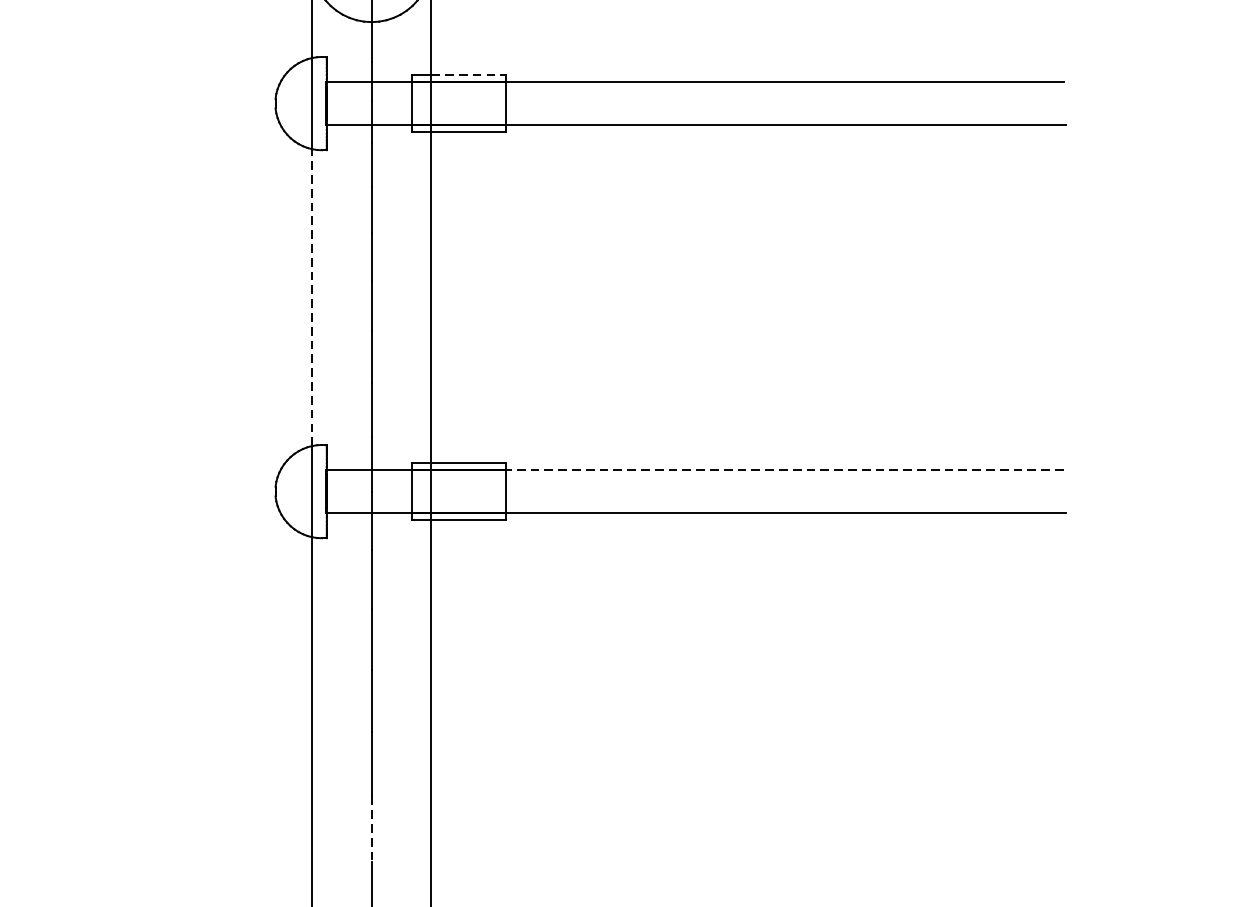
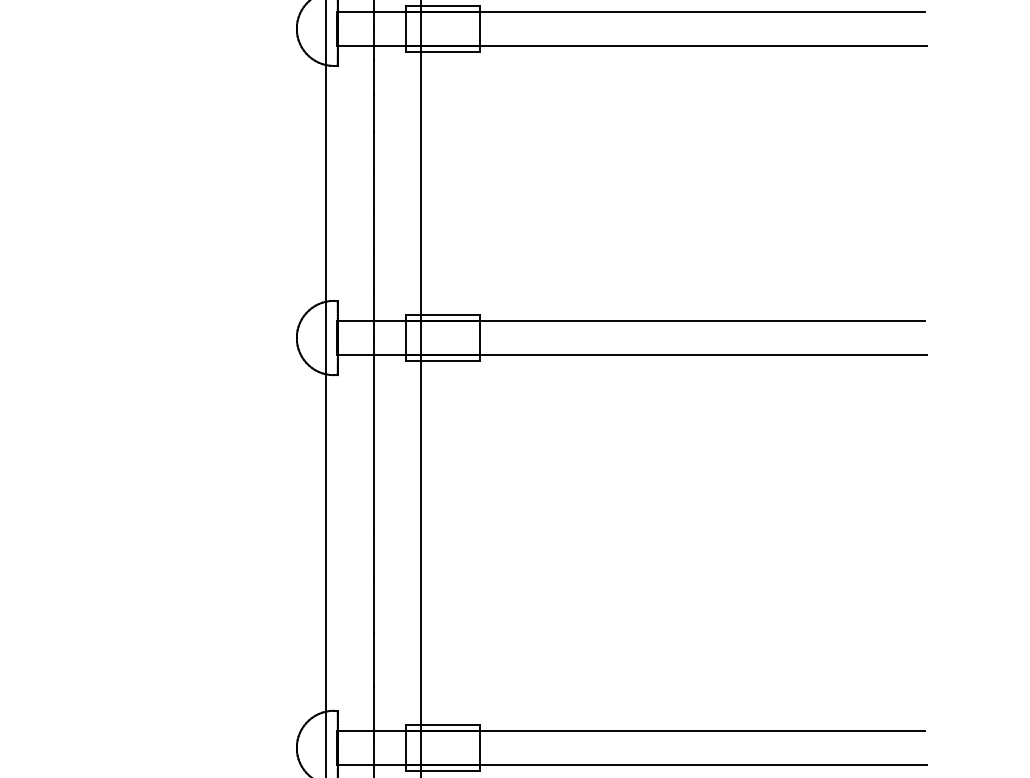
line: (468, 74) -> (450, 5), dashed -> solid
line: (312, 296) -> (326, 182), dashed -> solid
line: (784, 469) -> (702, 320), dashed -> solid
line: (371, 829) -> (373, 607), dashed -> solid

